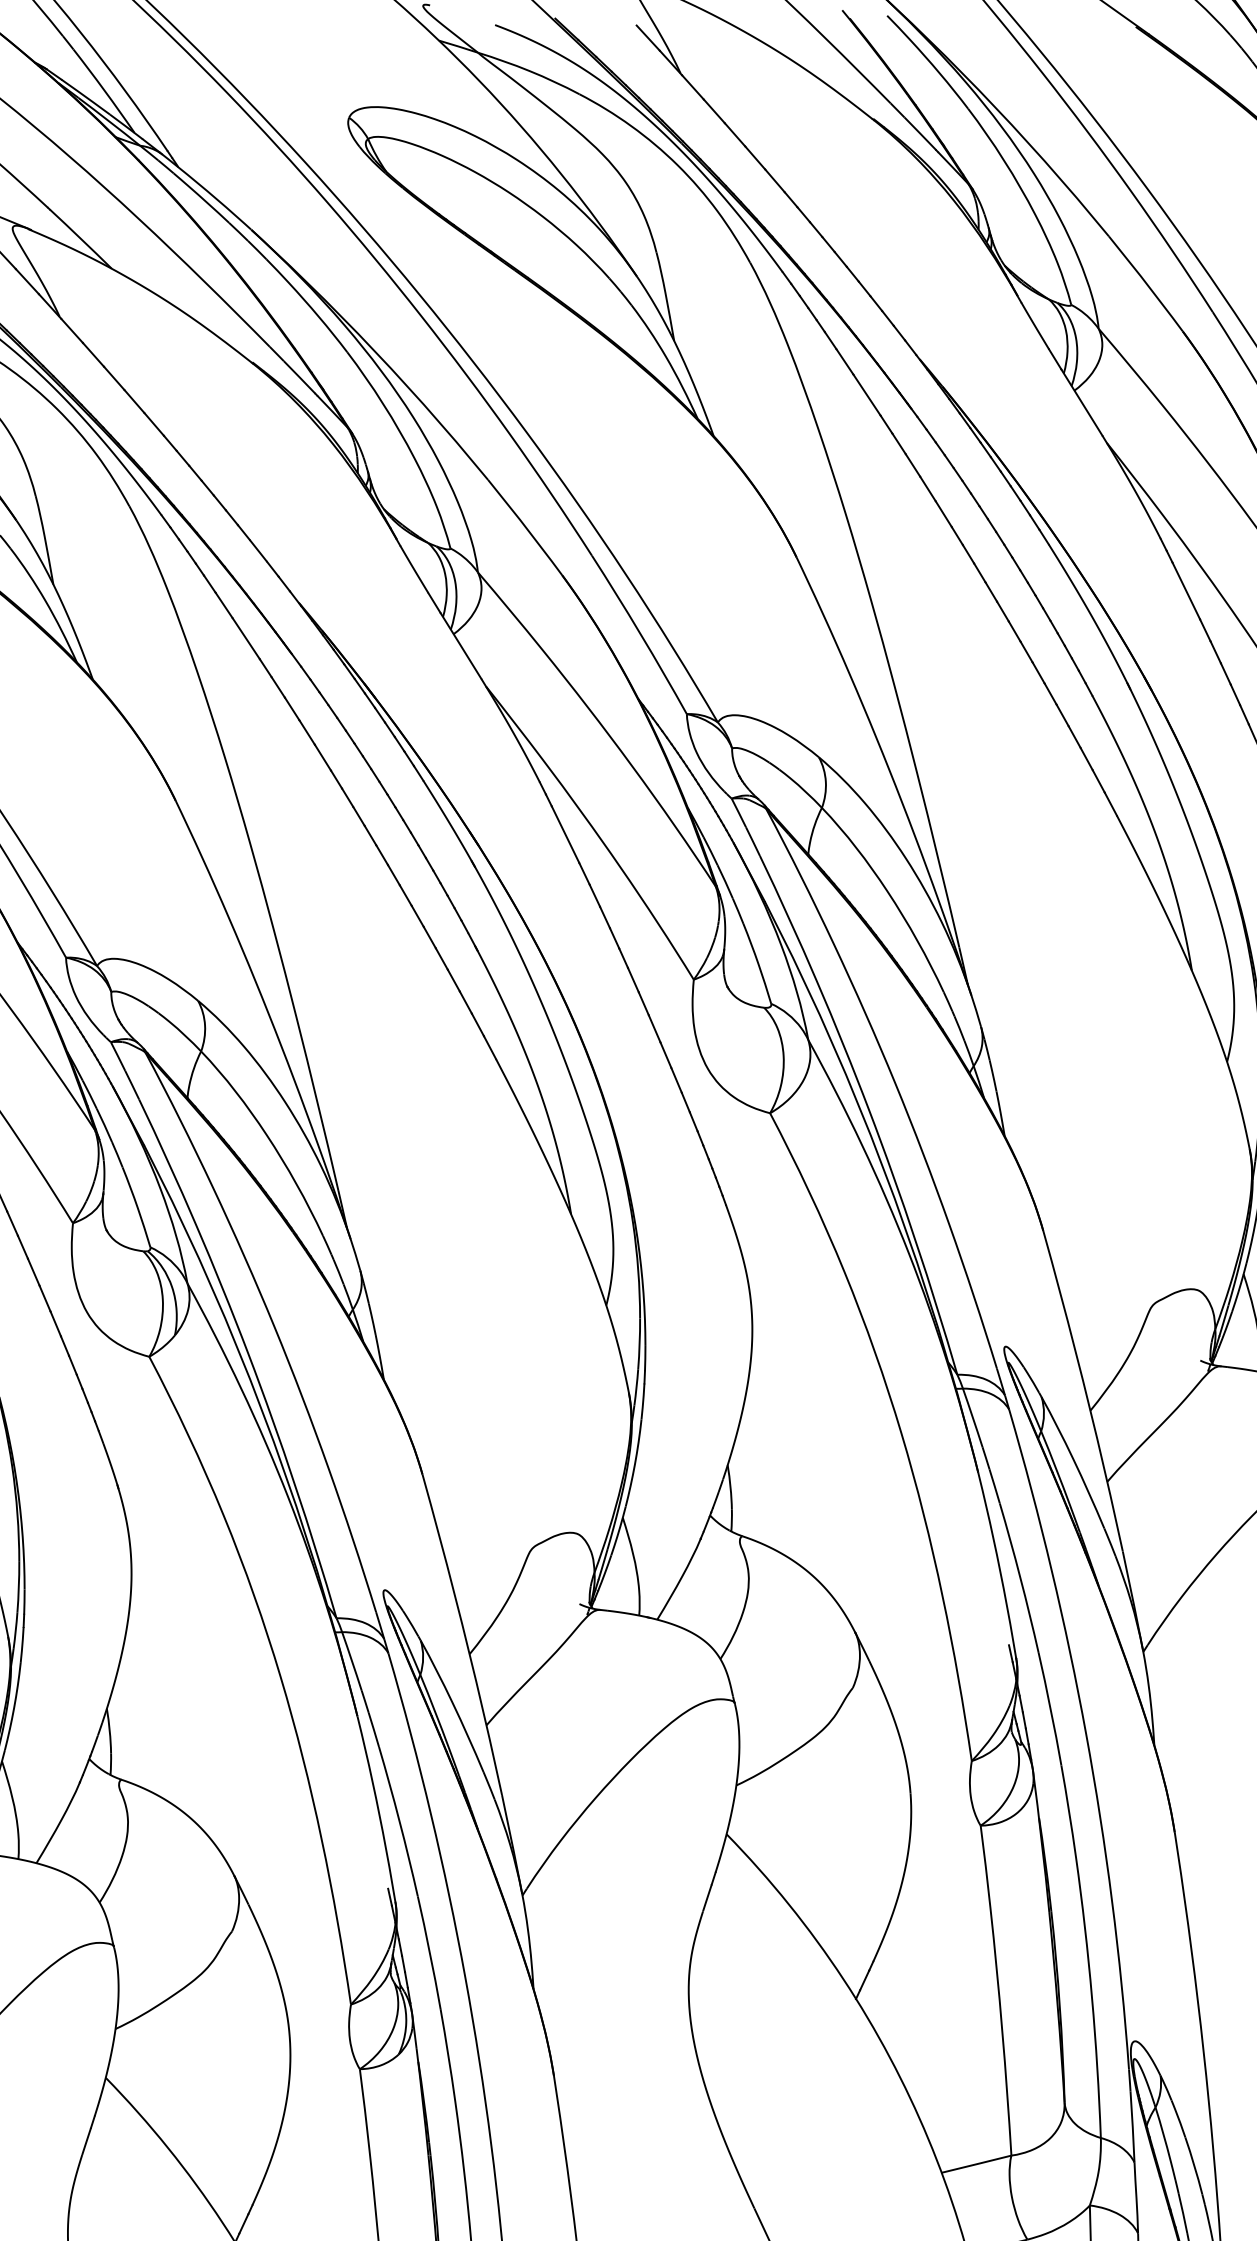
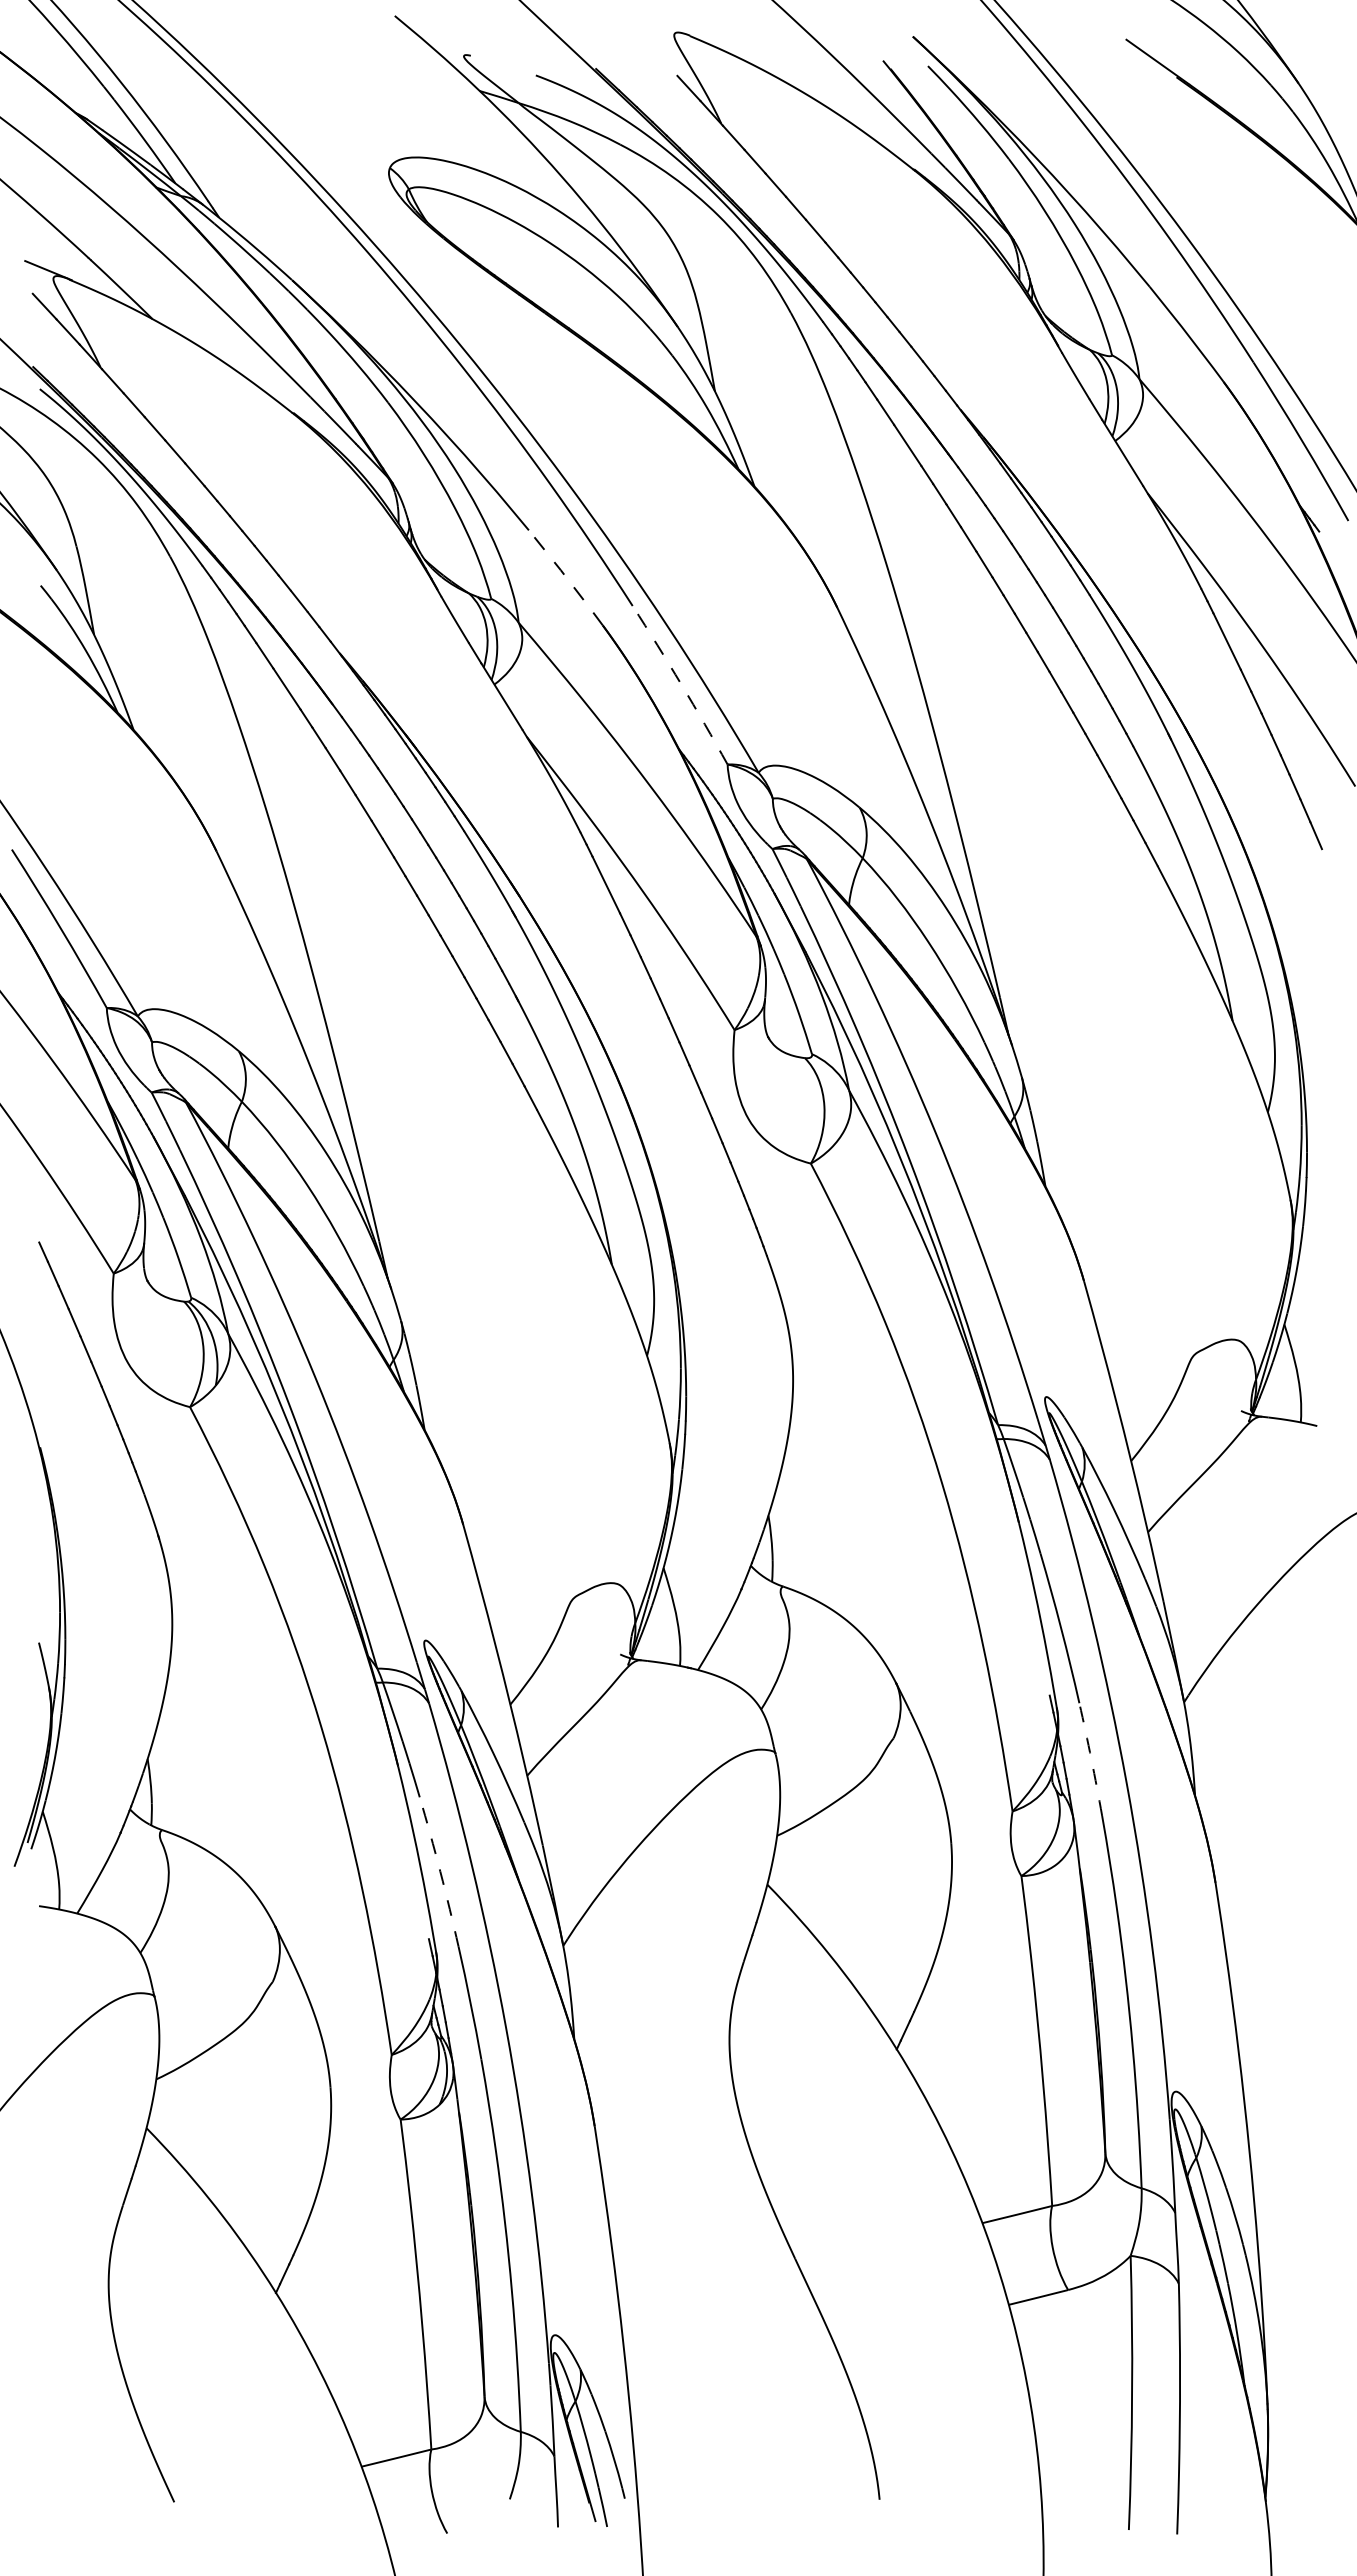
line: (525, 527) -> (566, 577), solid -> dashed
arc: (640, 634) -> (681, 684), solid -> dashed
arc: (1050, 1709) -> (1091, 1759), solid -> dashed
arc: (399, 1821) -> (440, 1871), solid -> dashed

